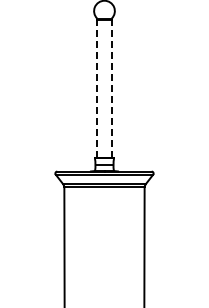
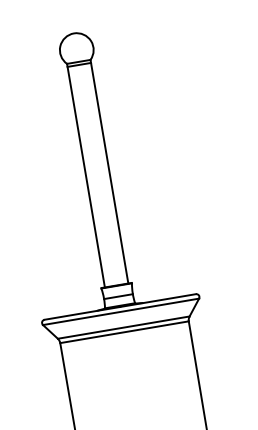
line: (97, 88) -> (86, 175), dashed -> solid
line: (111, 88) -> (108, 172), dashed -> solid

